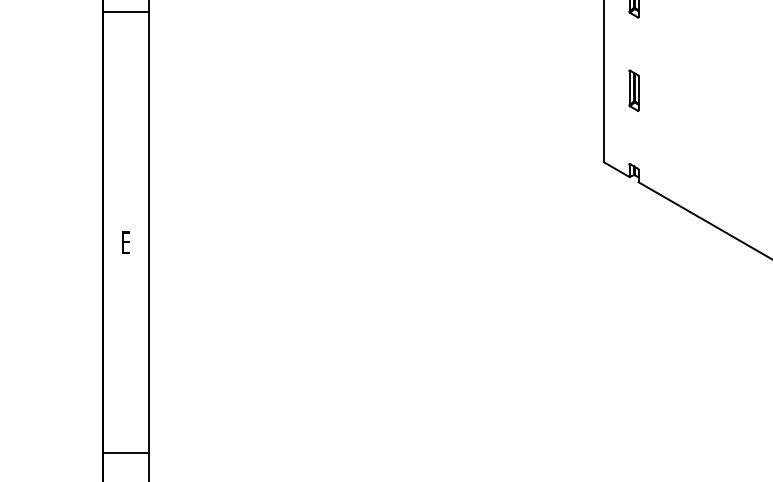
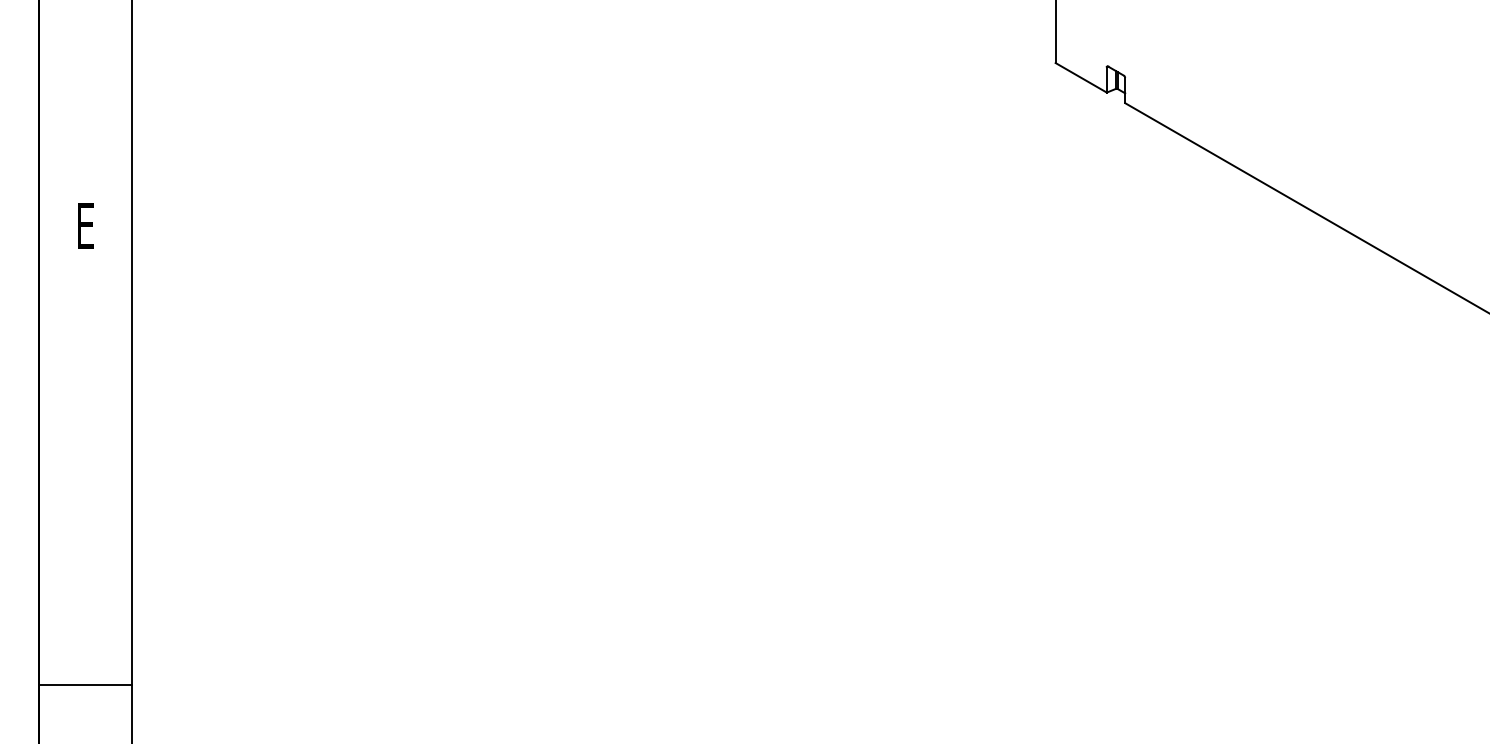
line: (126, 453) -> (86, 686), moved

